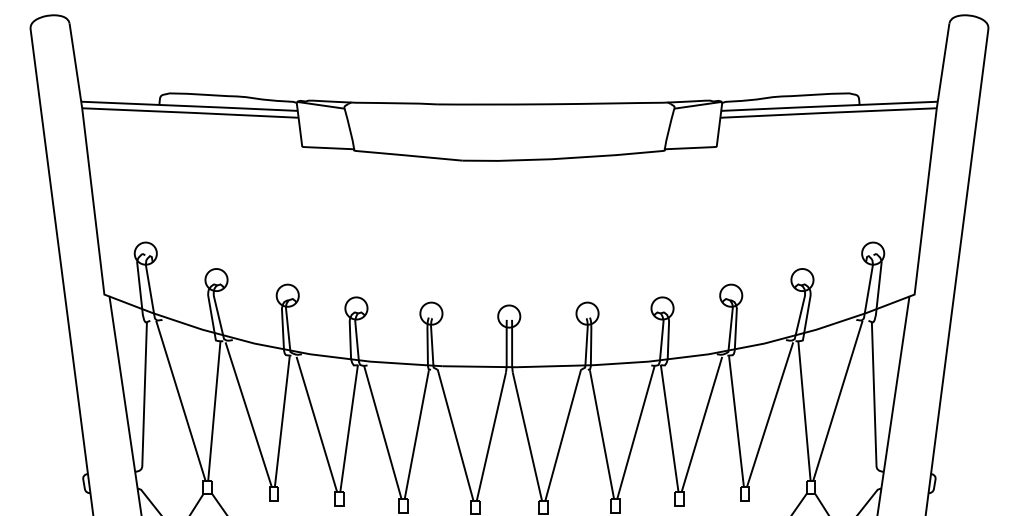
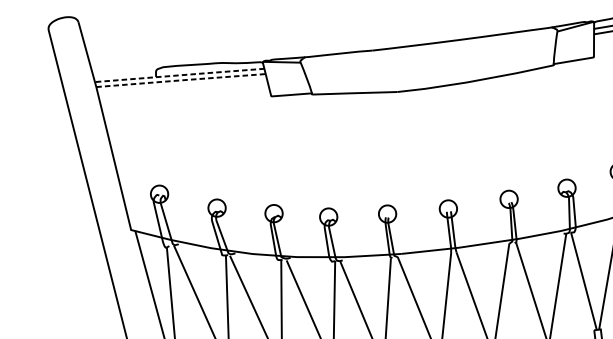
line: (190, 106) -> (180, 75), solid -> dashed
line: (191, 112) -> (181, 80), solid -> dashed

